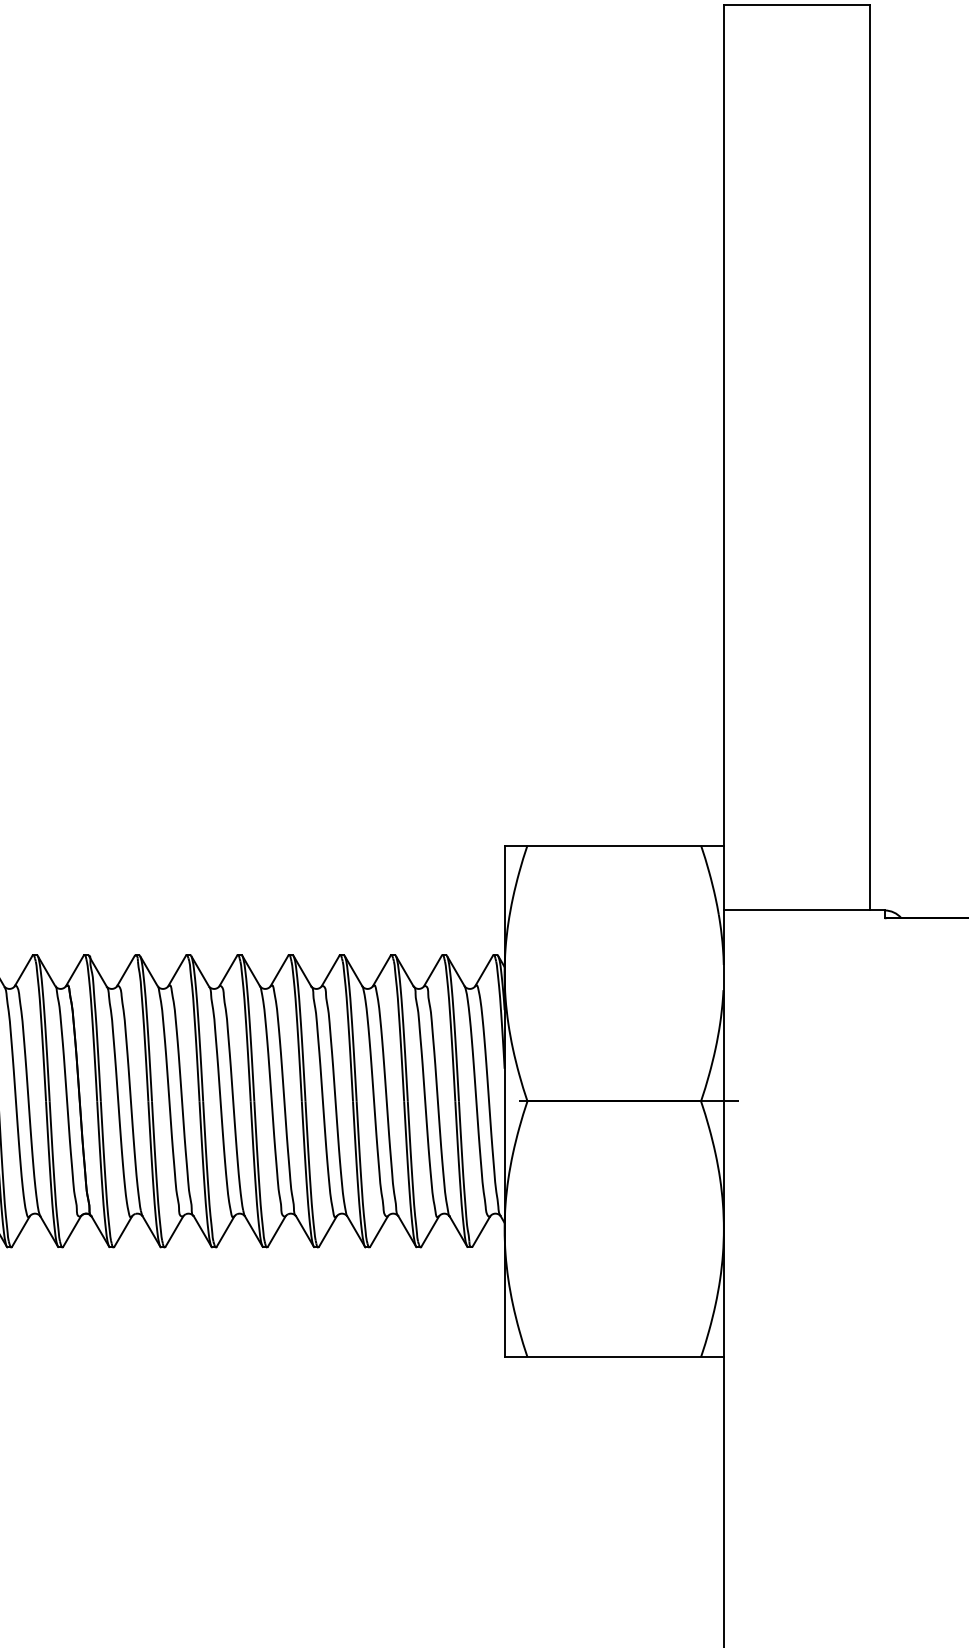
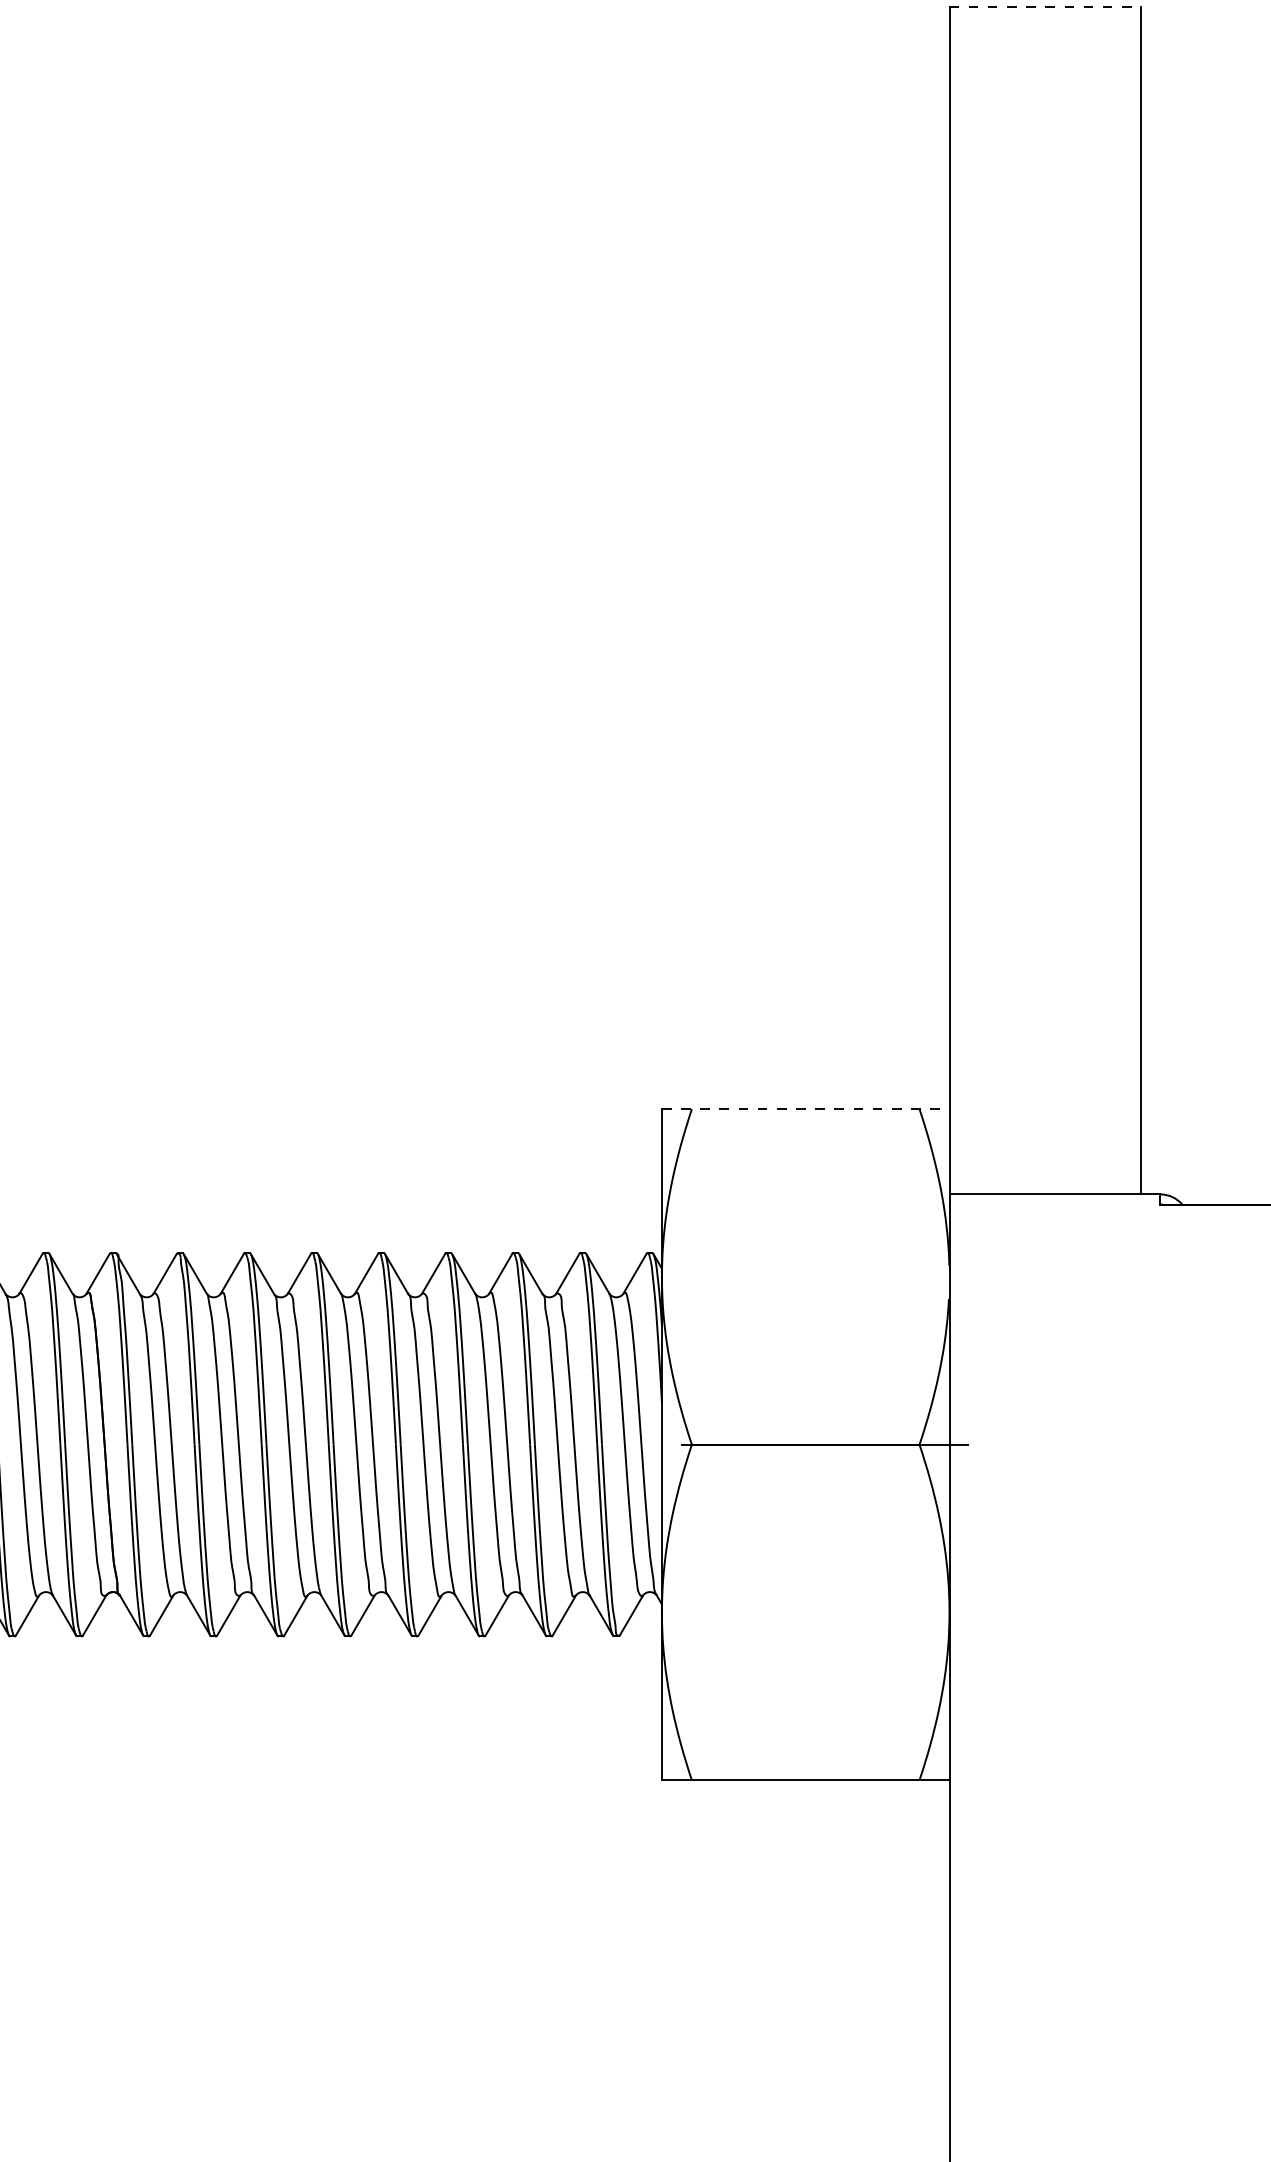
line: (797, 4) -> (1045, 6), solid -> dashed
line: (614, 845) -> (805, 1109), solid -> dashed

